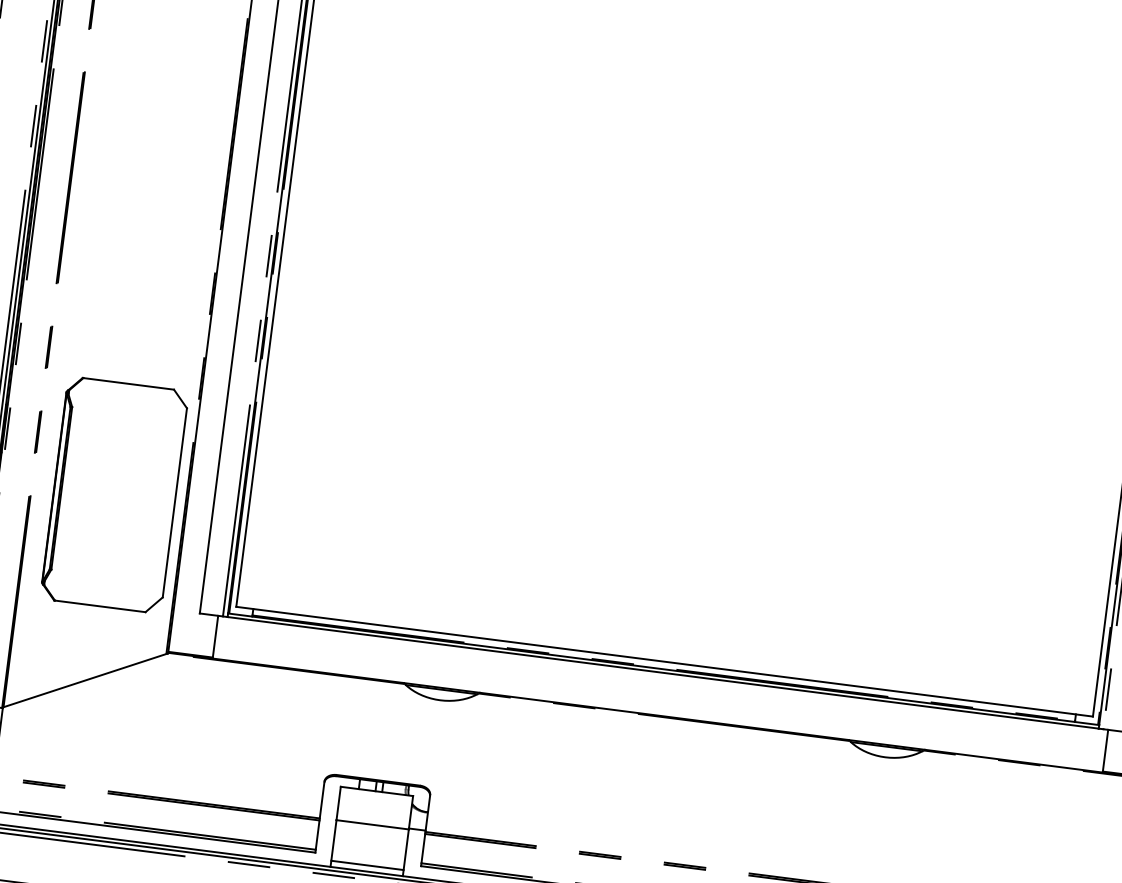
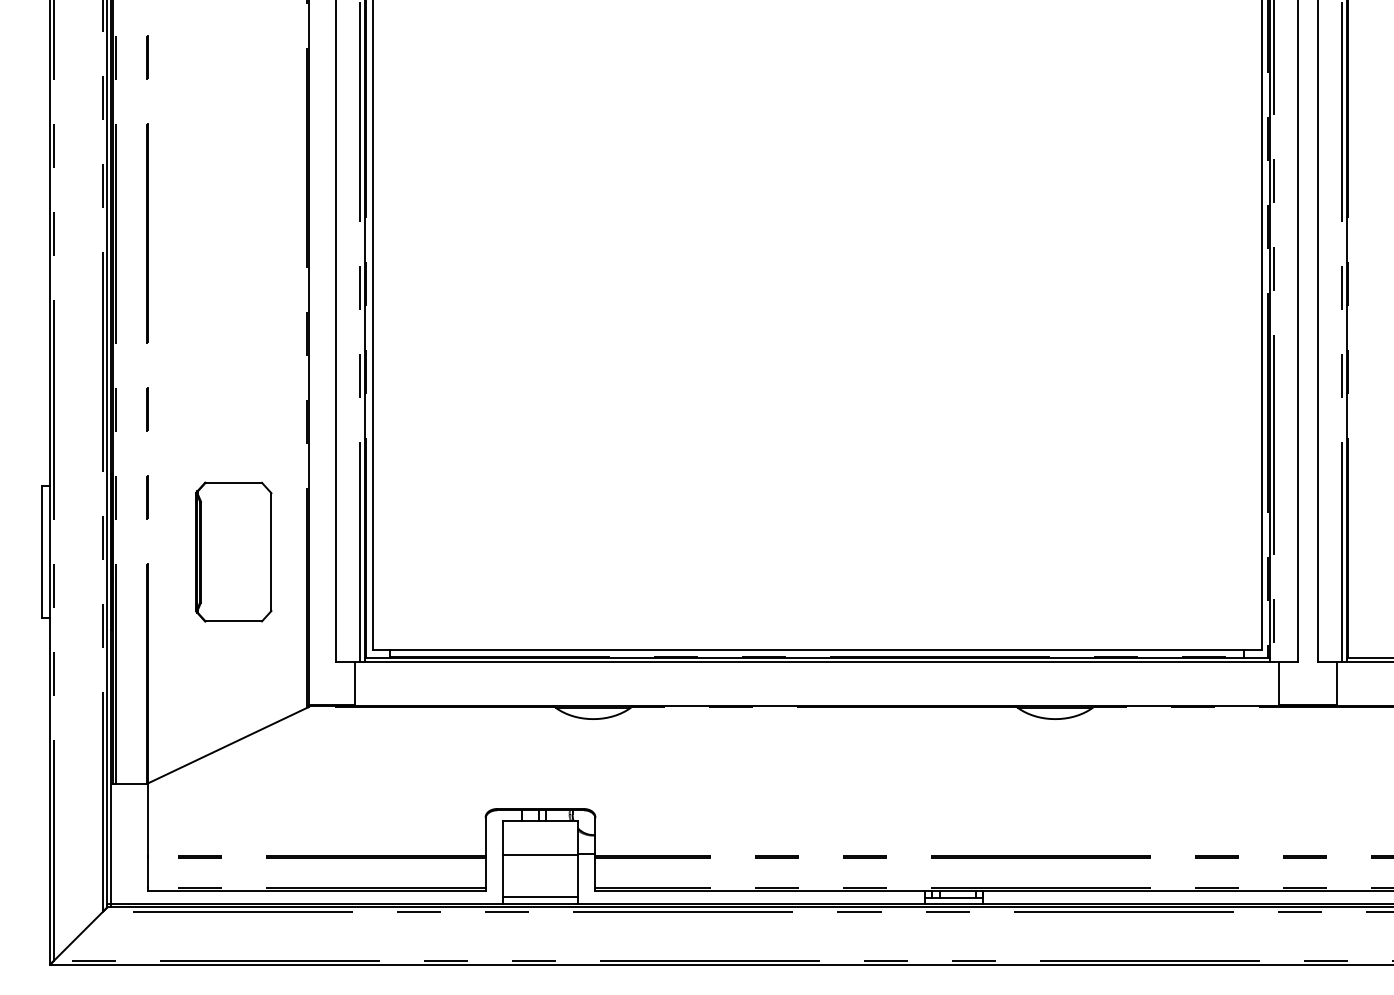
part: (114, 494) -> (233, 551), size x0.6

